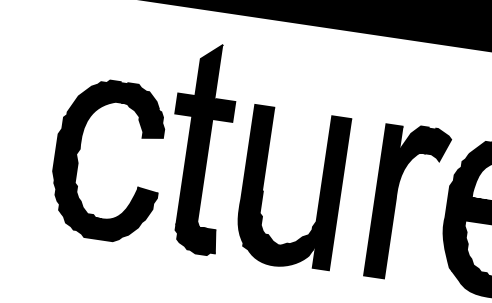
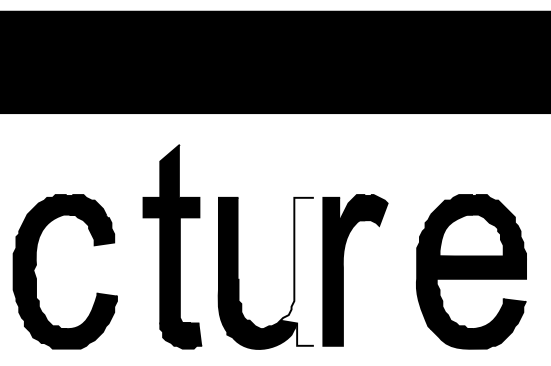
part: (79, 150) -> (36, 266), moved
fill: (323, 191) -> (296, 271), removed
part: (395, 201) -> (343, 270), moved

